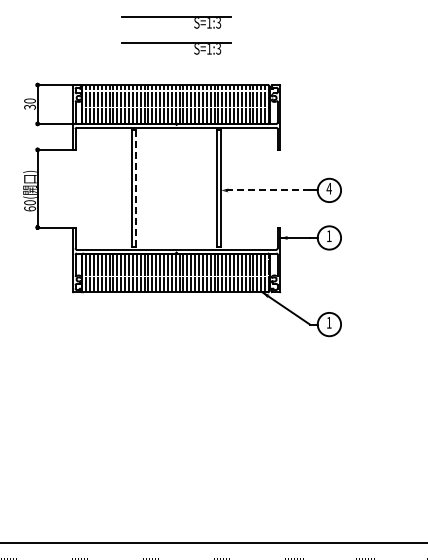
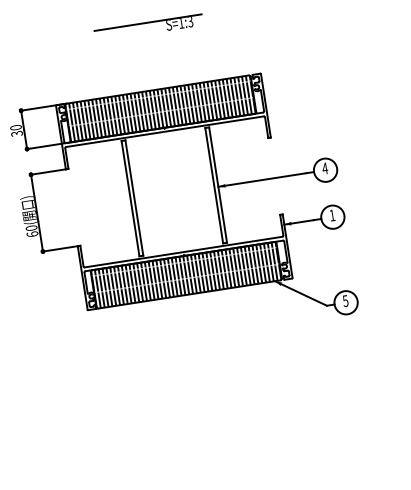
part: (176, 48) -> (152, 53), removed
line: (136, 189) -> (134, 198), dashed -> solid
line: (265, 190) -> (262, 180), dashed -> solid
text: (328, 322) -> (344, 300), 1 -> 5

